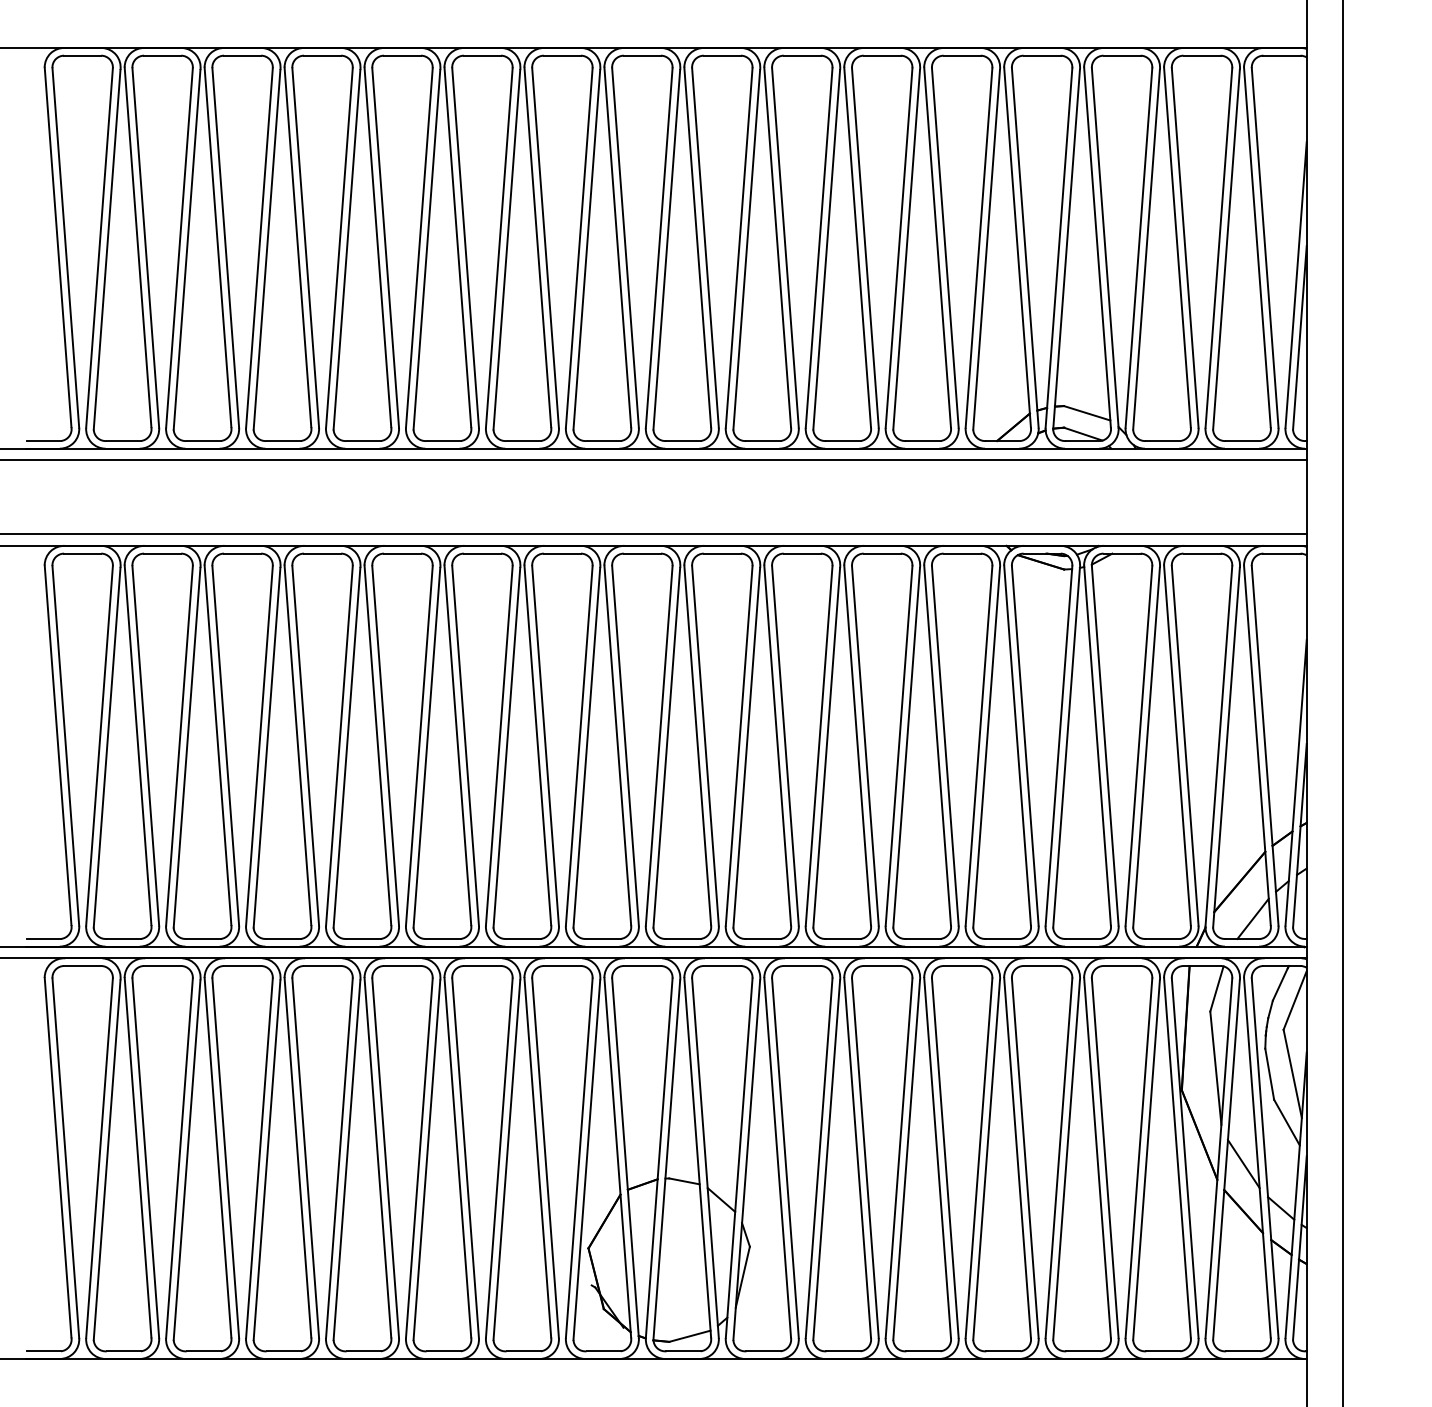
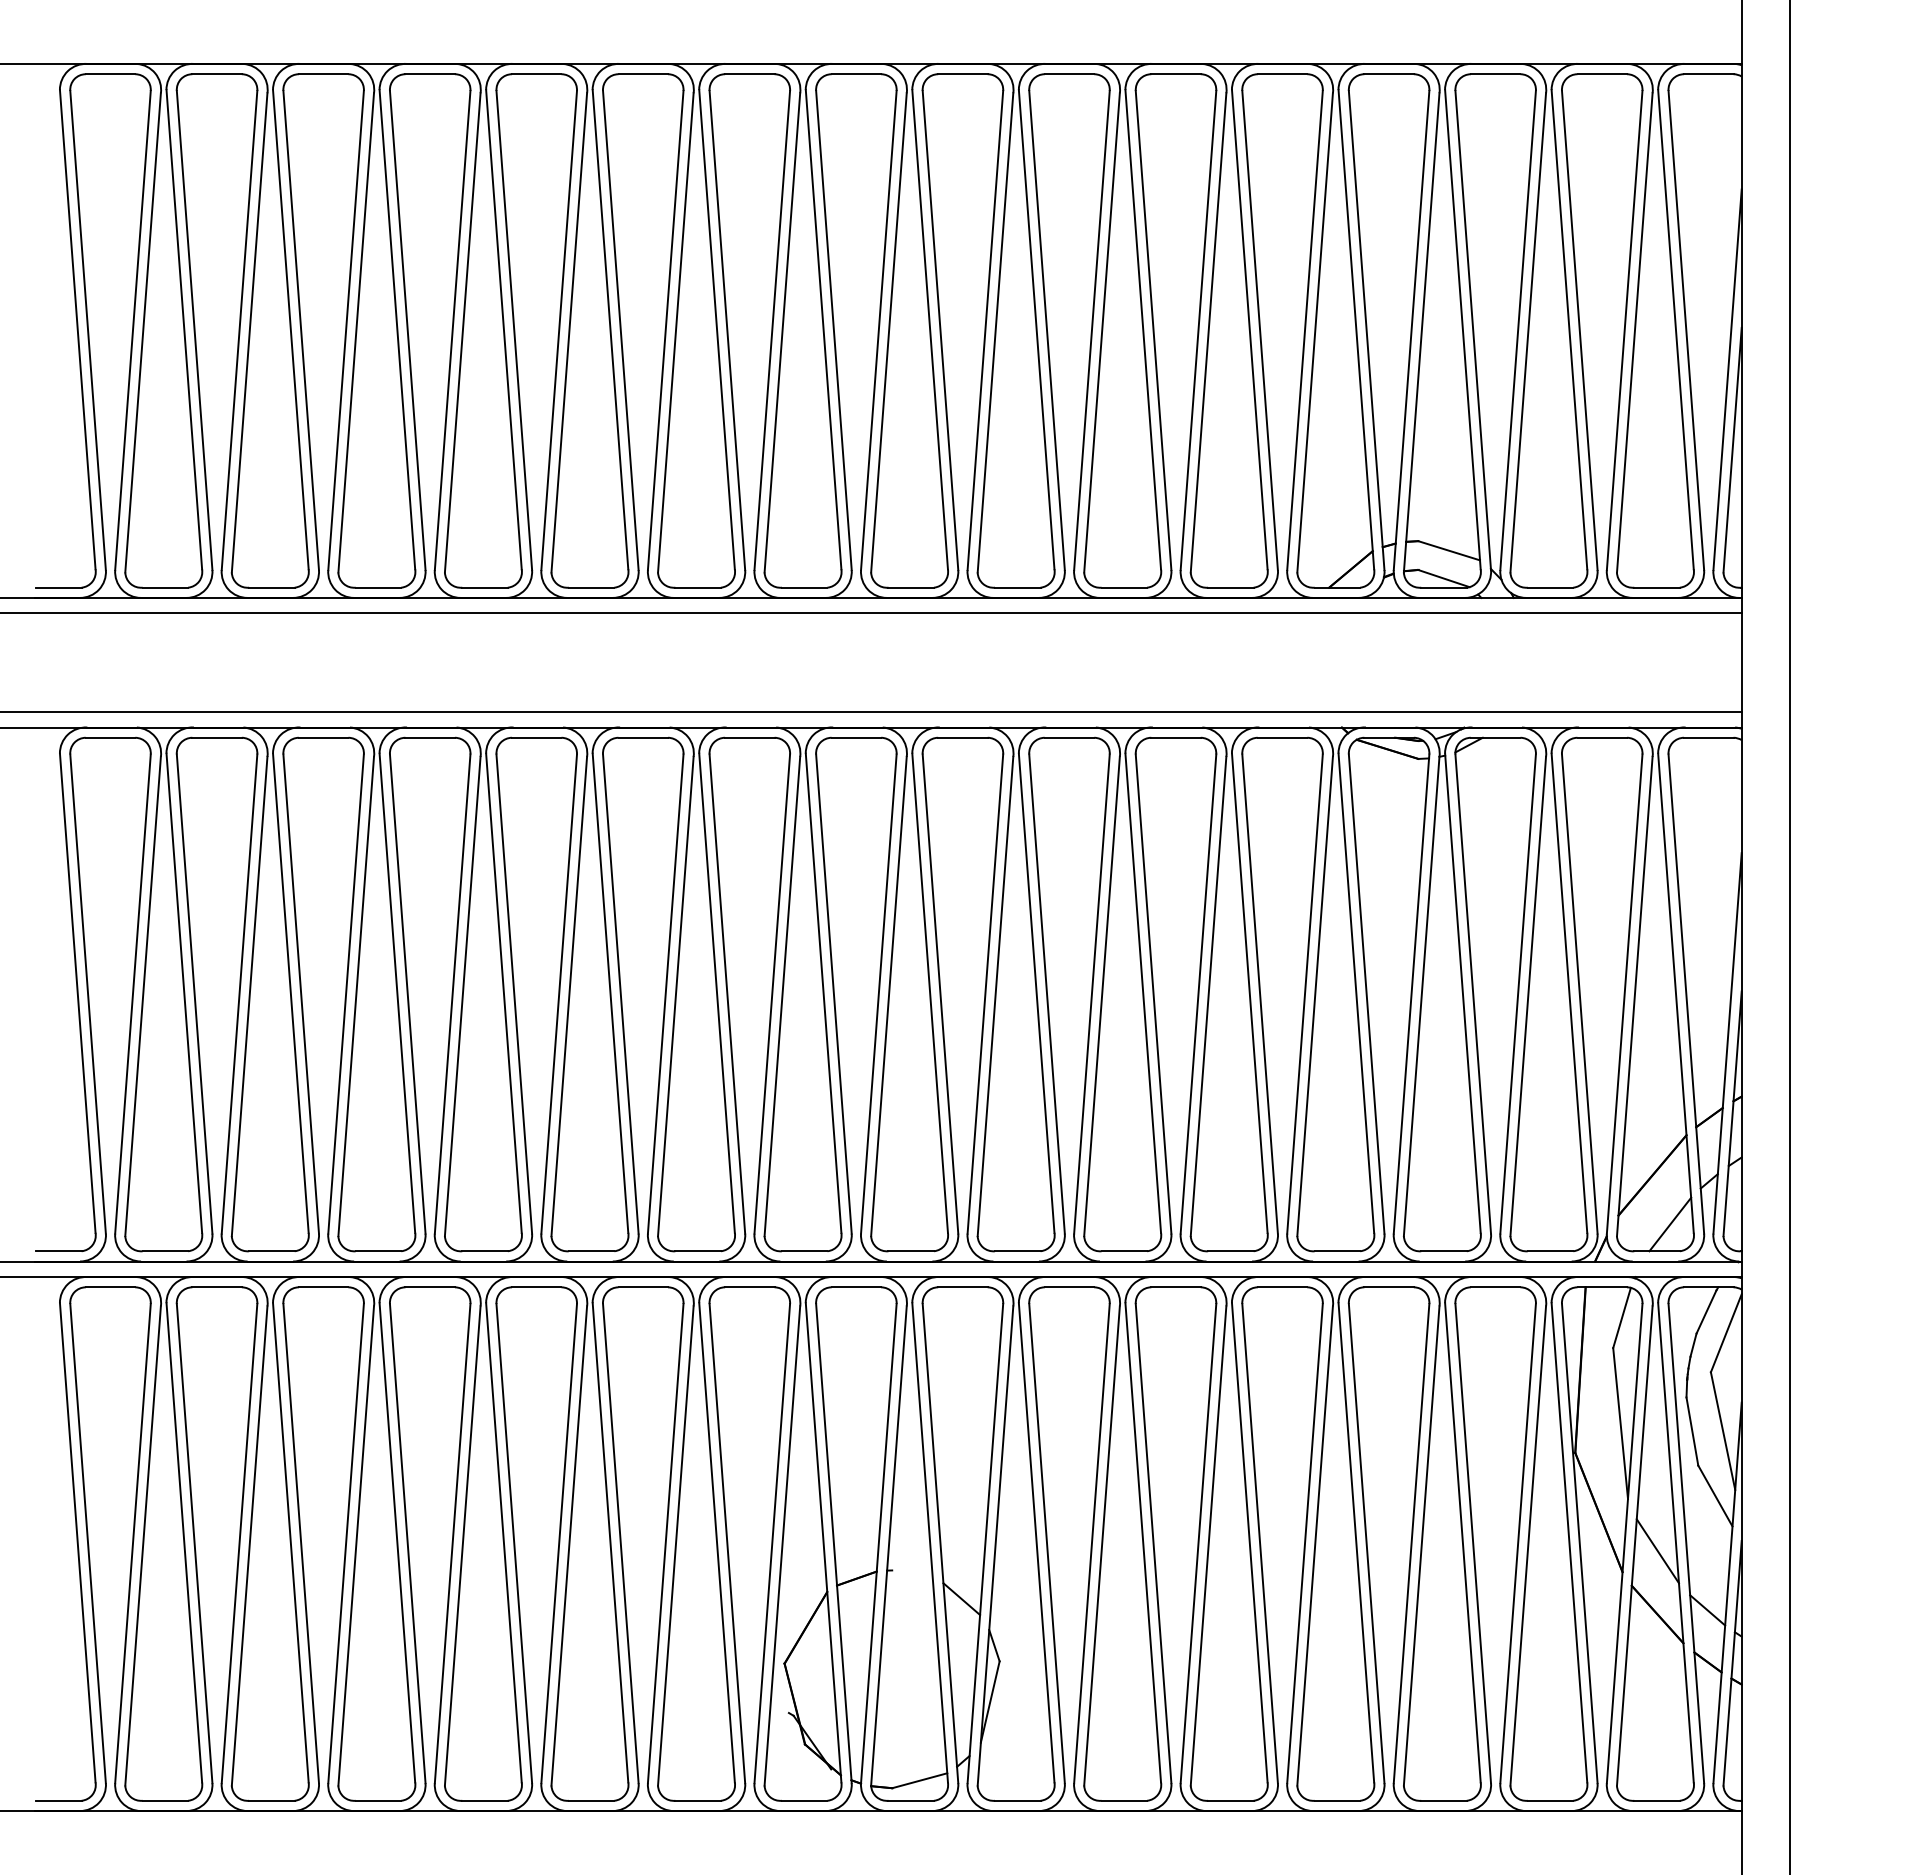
line: (684, 1181) -> (912, 1574), removed

